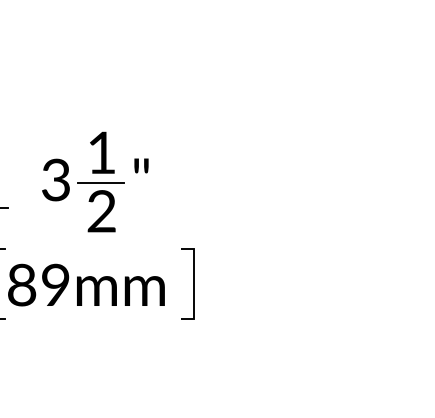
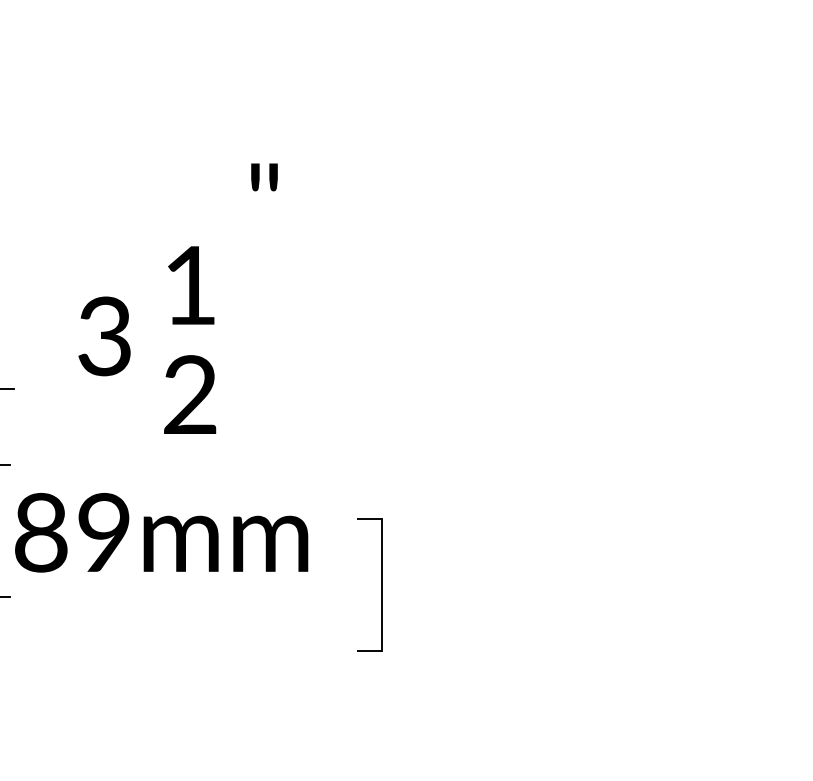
text: (141, 165) -> (264, 176), moved
line: (101, 182) -> (189, 340), removed
line: (193, 283) -> (380, 583), moved

